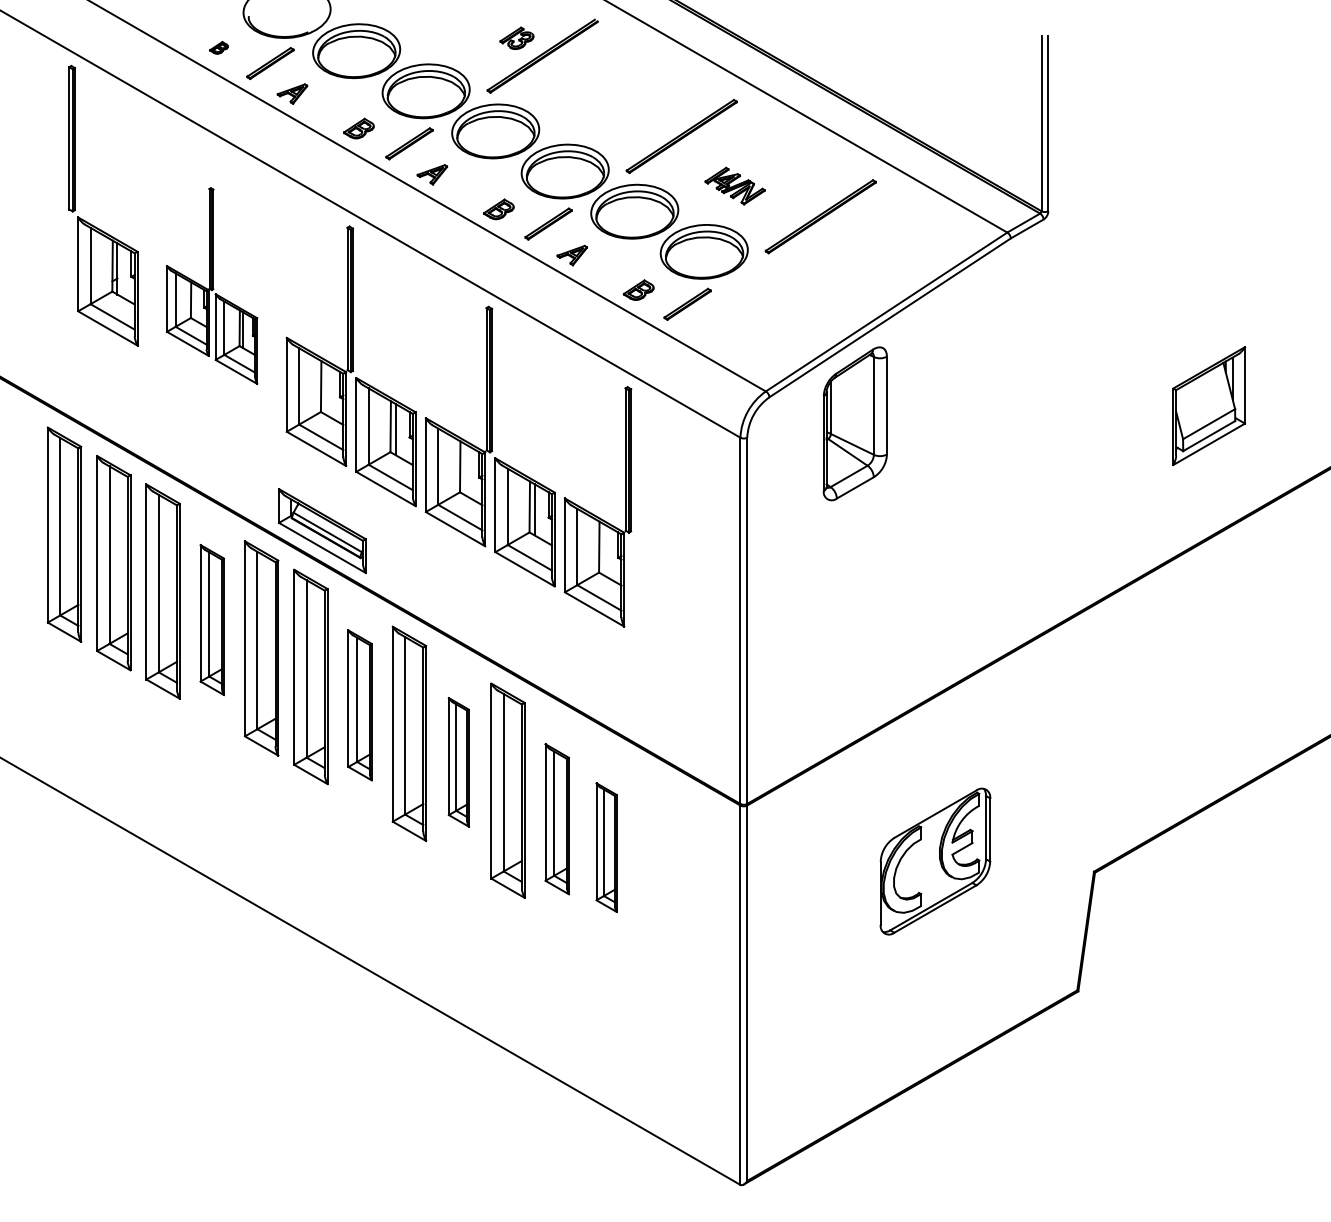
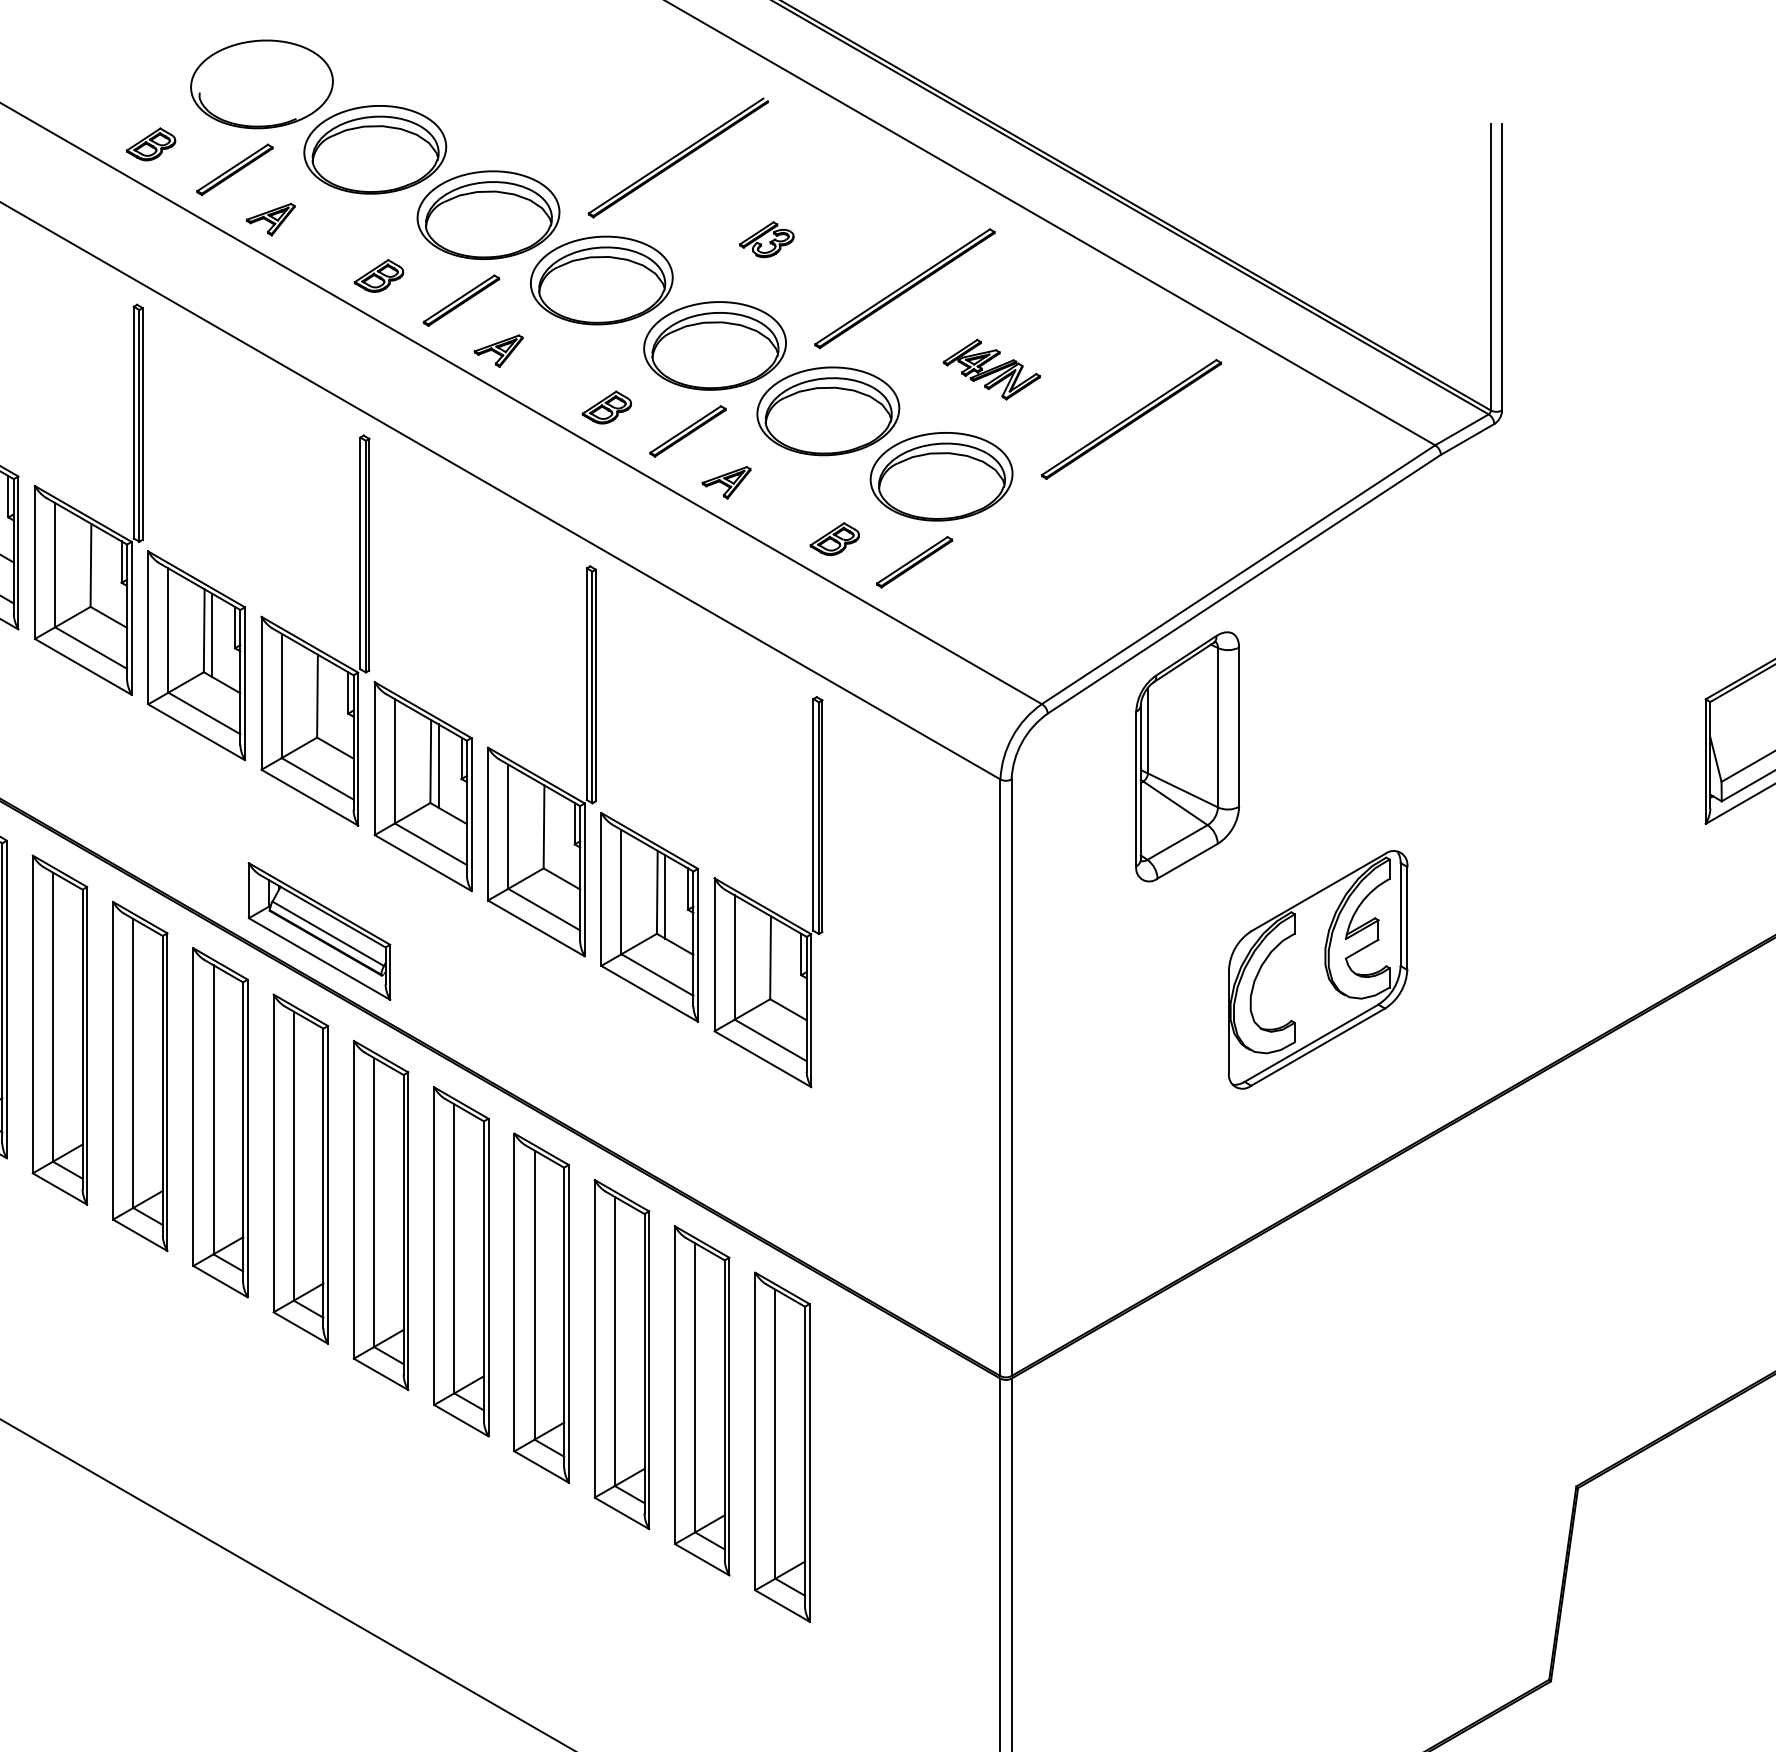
part: (516, 37) -> (766, 238), moved
part: (218, 47) -> (150, 143), size x1.67
part: (211, 285) -> (138, 531), size x1.43
part: (211, 619) -> (138, 1075), size x1.43
part: (359, 705) -> (379, 1215), size x1.43
part: (458, 762) -> (541, 1308), size x1.67
part: (556, 819) -> (700, 1401), size x1.43
part: (606, 847) -> (782, 1446), size x1.67
part: (935, 861) -> (1318, 969), moved

